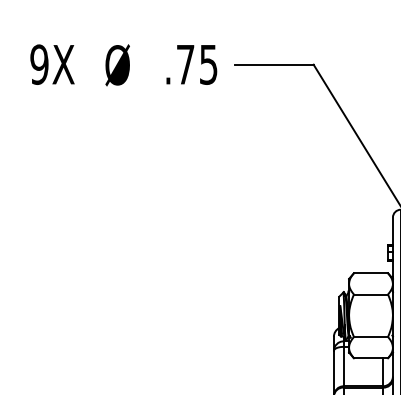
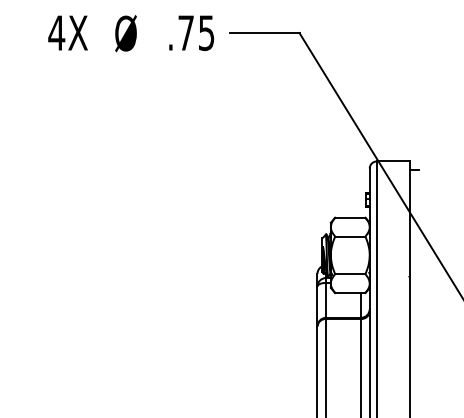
text: (39, 65) -> (56, 33), 9X -> 4X

